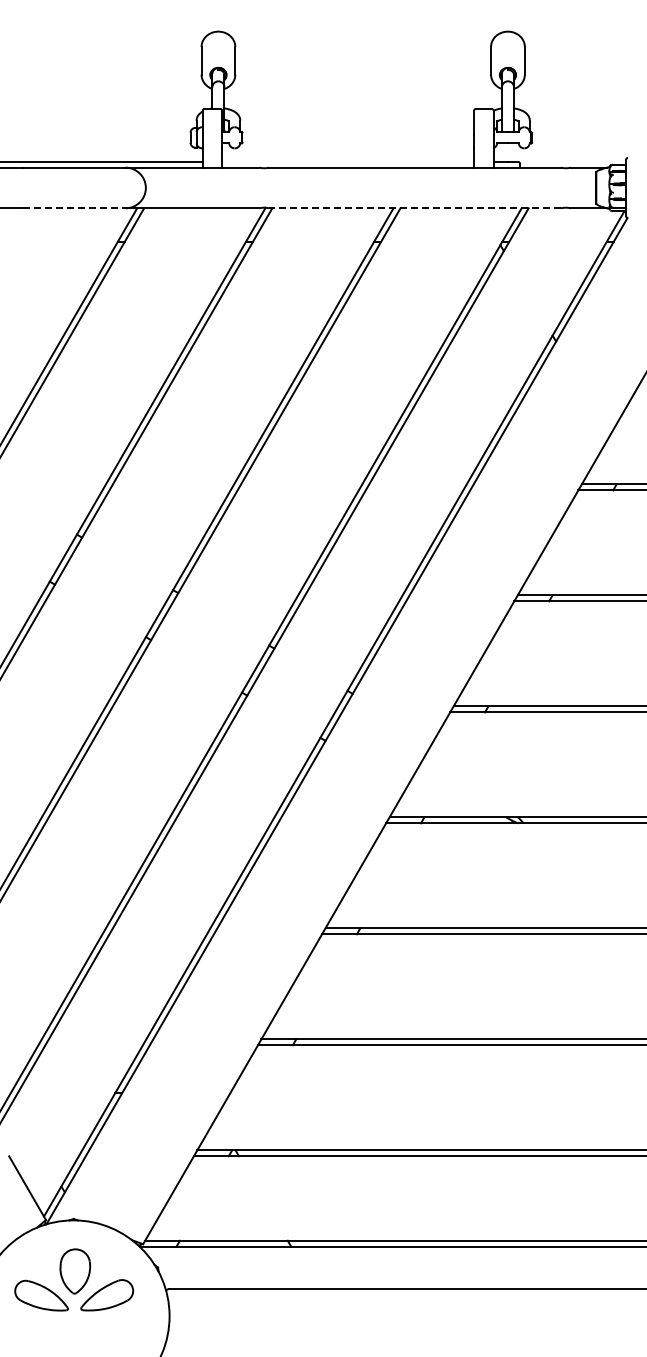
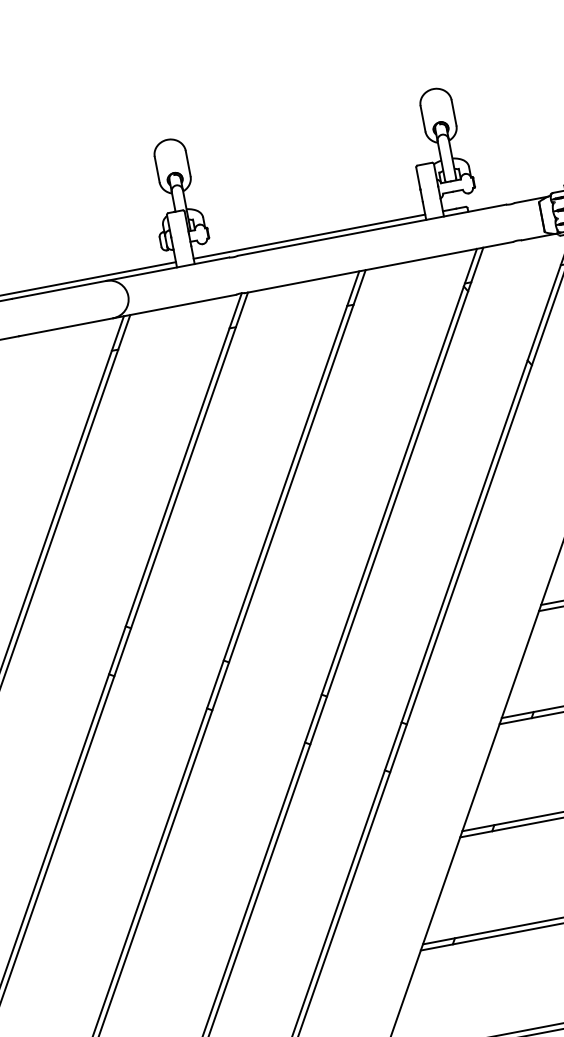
line: (348, 161) -> (309, 236), added
line: (74, 208) -> (66, 327), dashed -> solid
line: (415, 208) -> (379, 267), dashed -> solid

